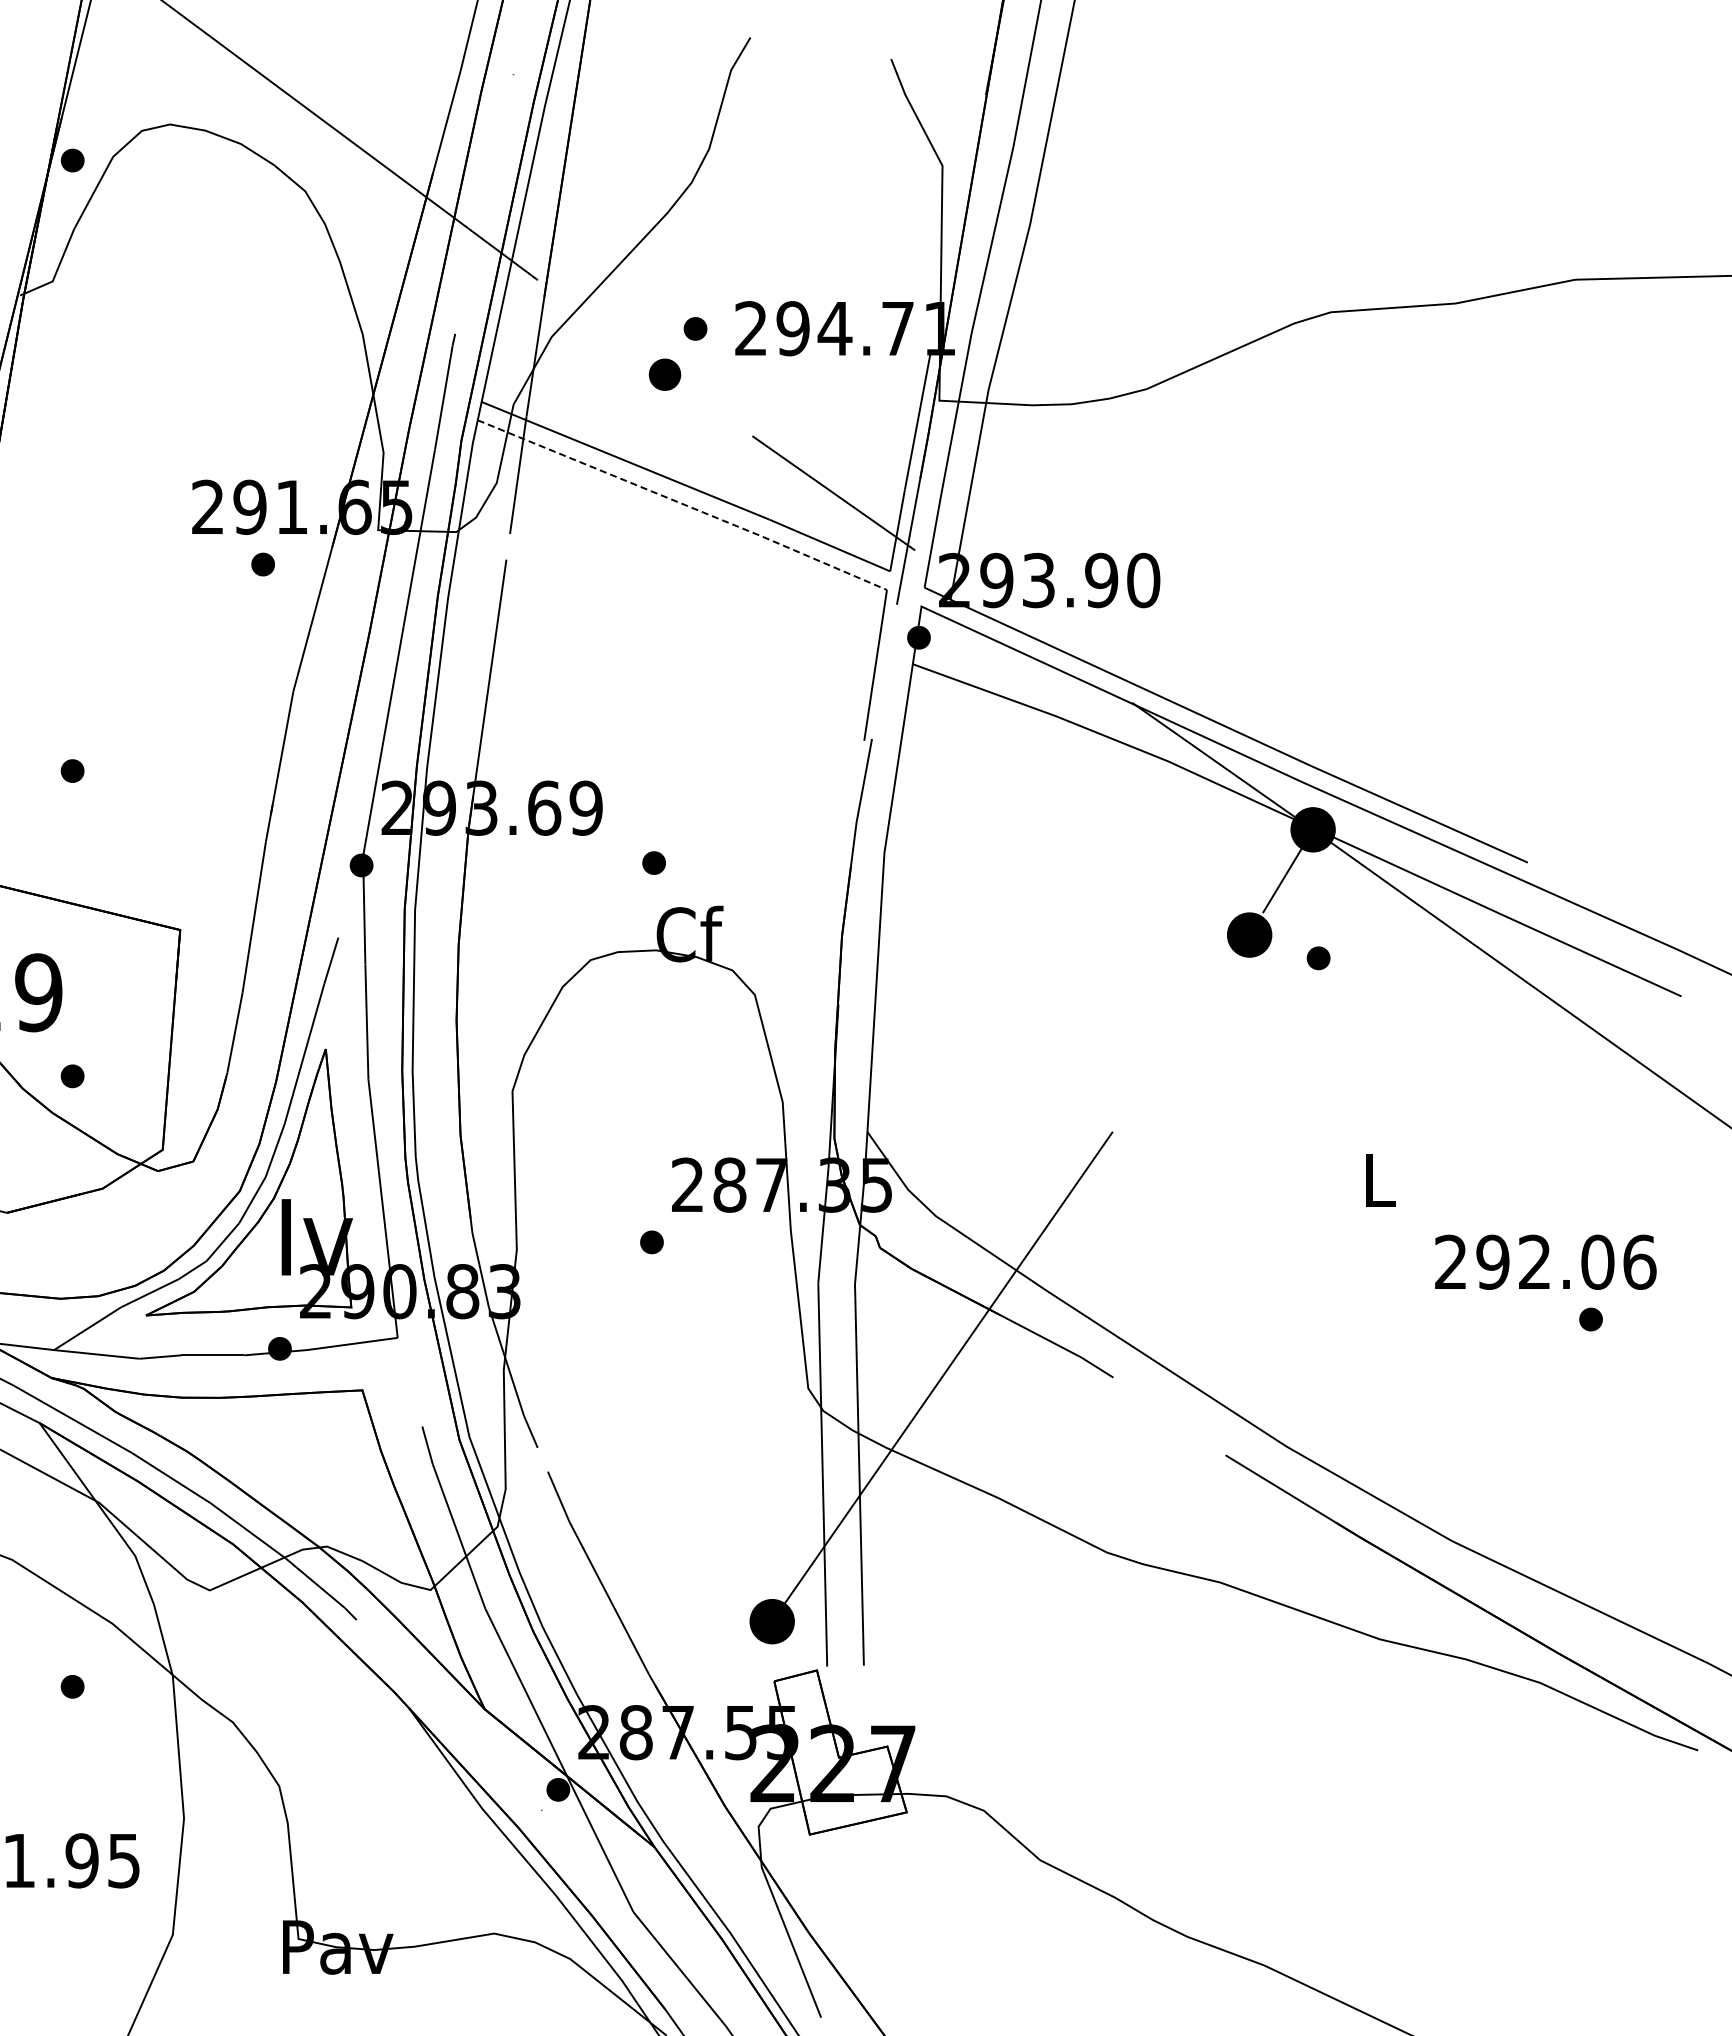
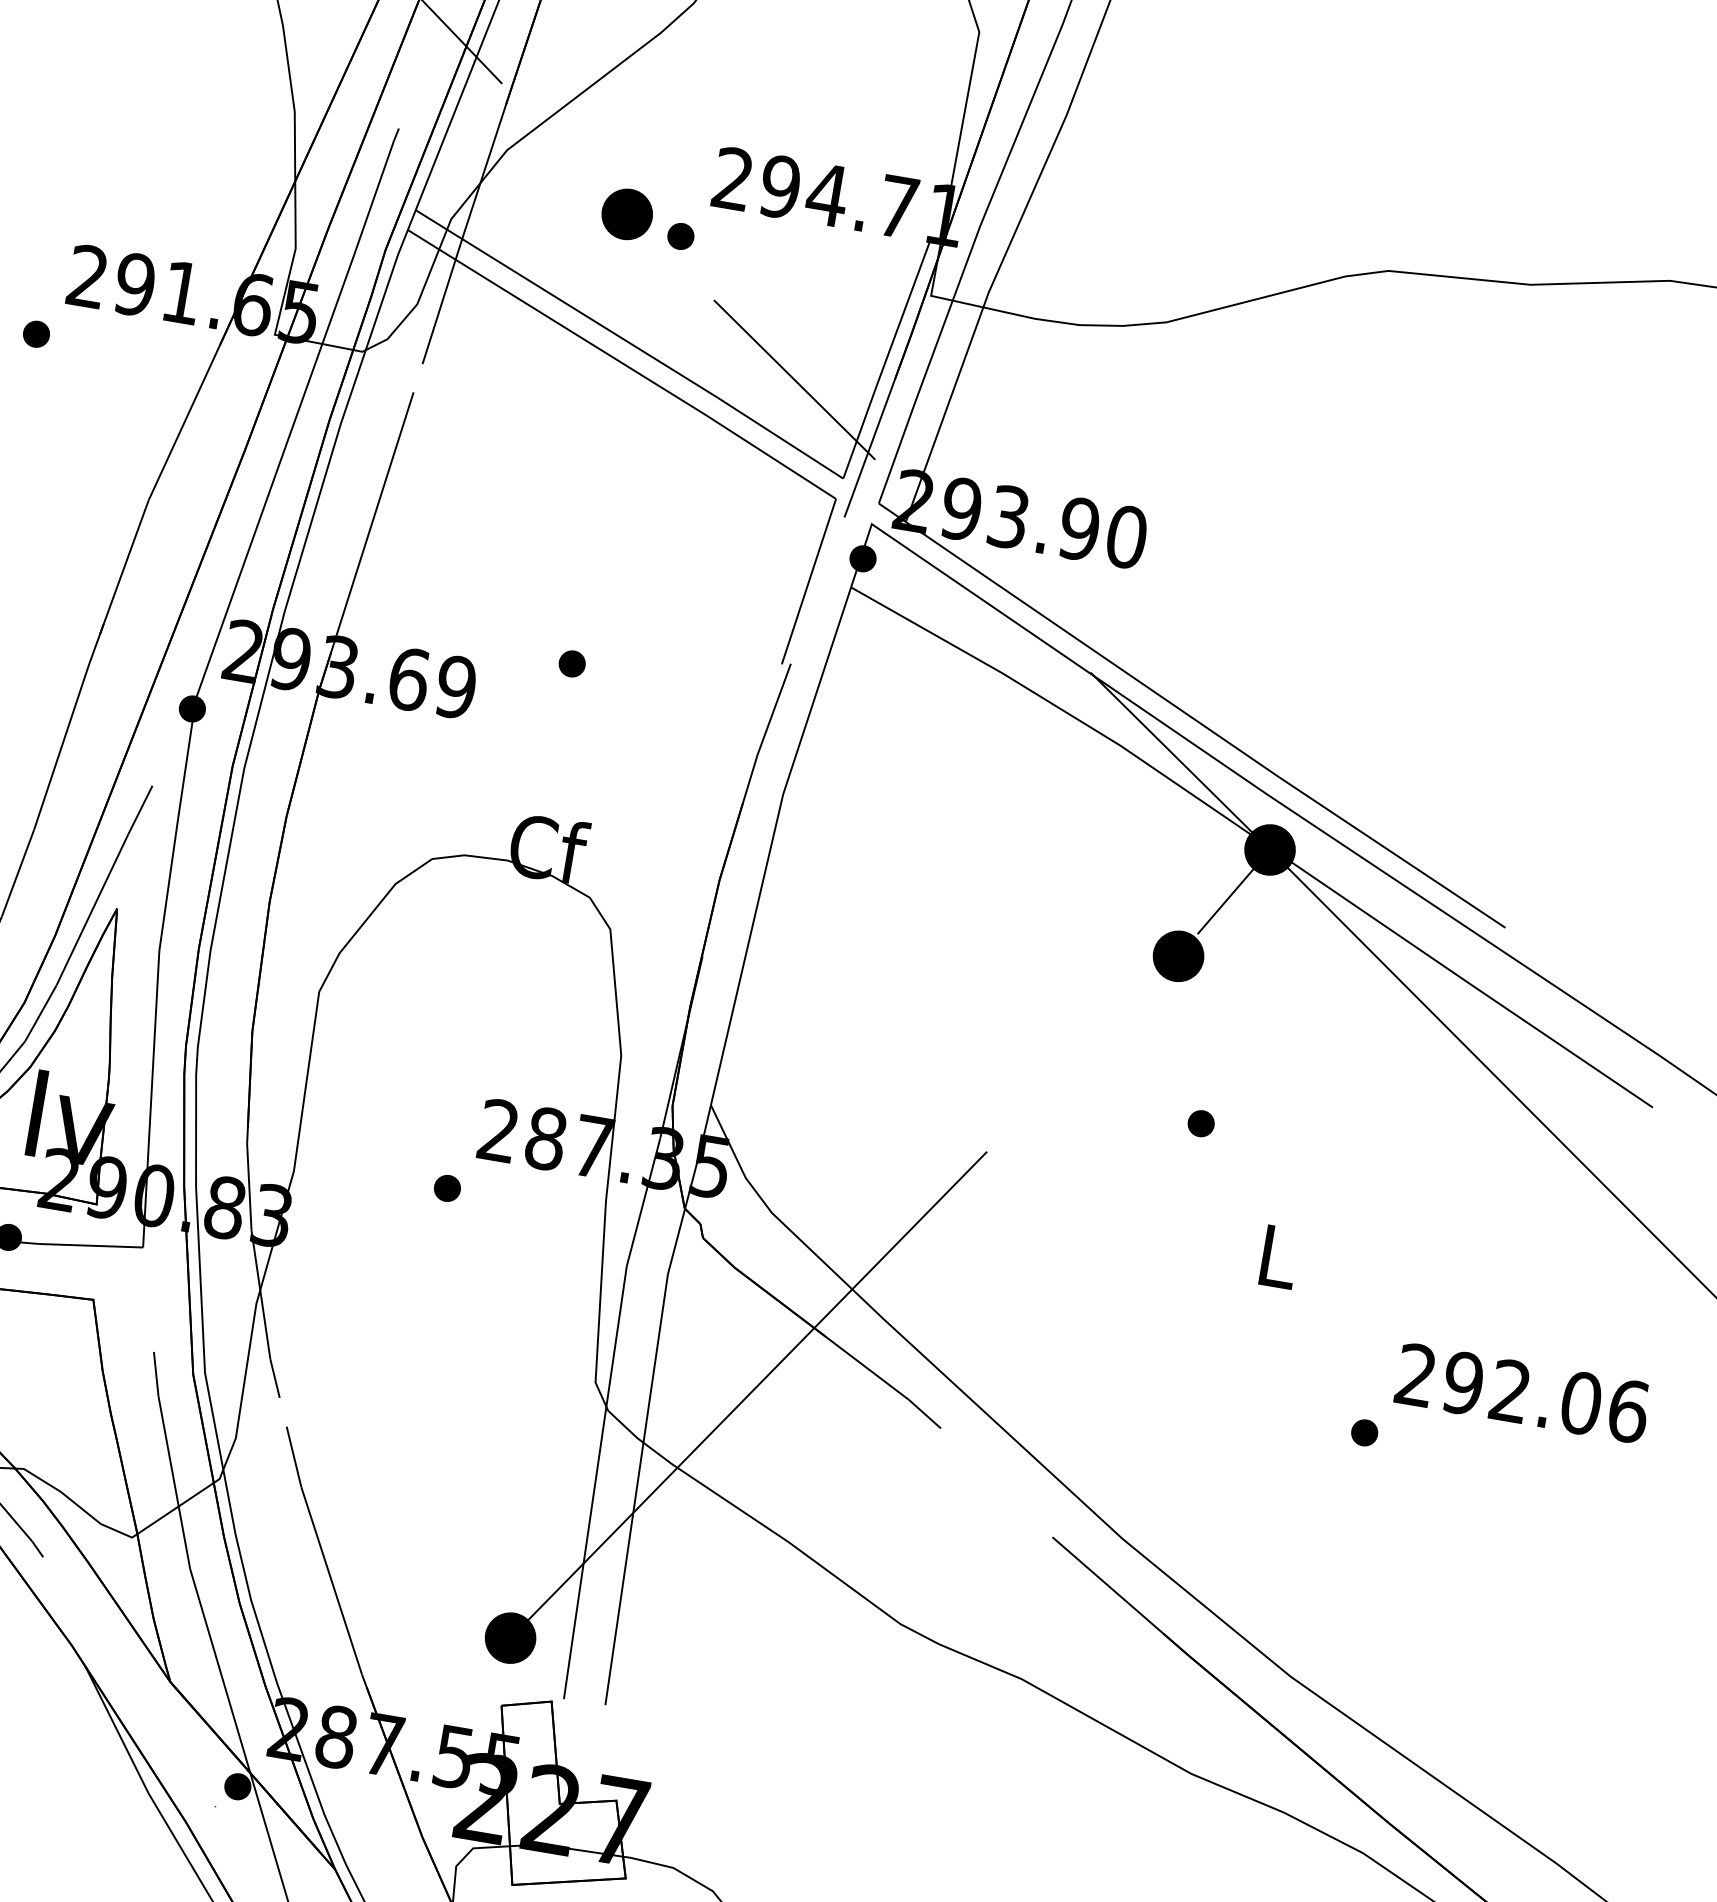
part: (695, 328) -> (680, 235), moved
part: (664, 374) -> (626, 214), size x1.43
line: (683, 504) -> (623, 364), dashed -> solid
part: (262, 564) -> (35, 334), moved
part: (653, 862) -> (571, 663), moved
part: (1318, 958) -> (1200, 1123), moved
text: (1545, 1261) -> (1522, 1392), moved
part: (1590, 1319) -> (1364, 1432), moved

